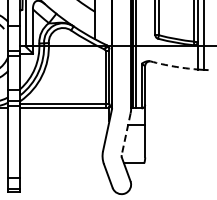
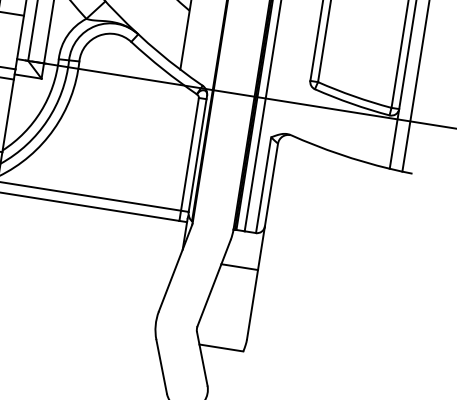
arc: (173, 66) -> (338, 154), dashed -> solid
line: (126, 134) -> (214, 283), dashed -> solid

